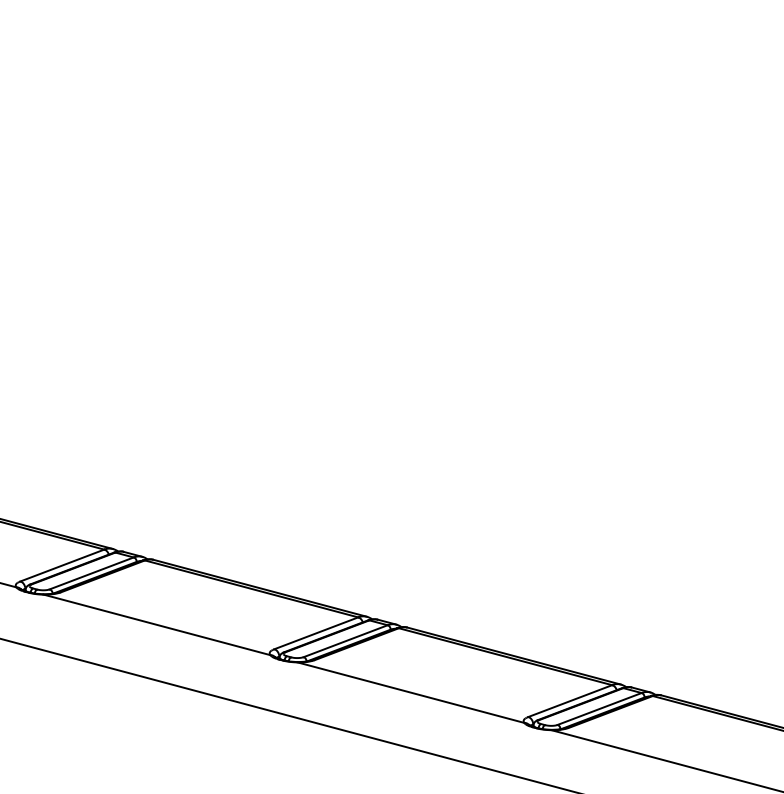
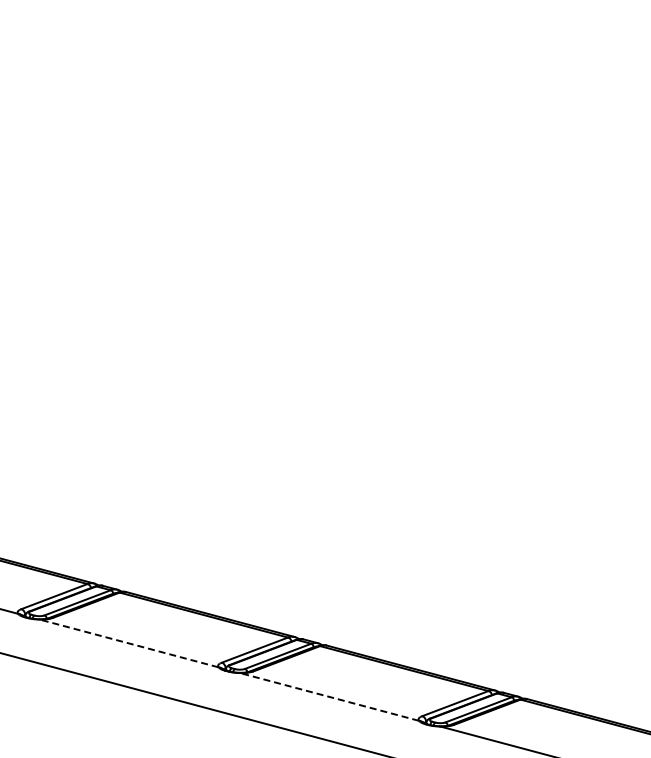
line: (157, 624) -> (129, 643), solid -> dashed
line: (410, 692) -> (329, 696), solid -> dashed

